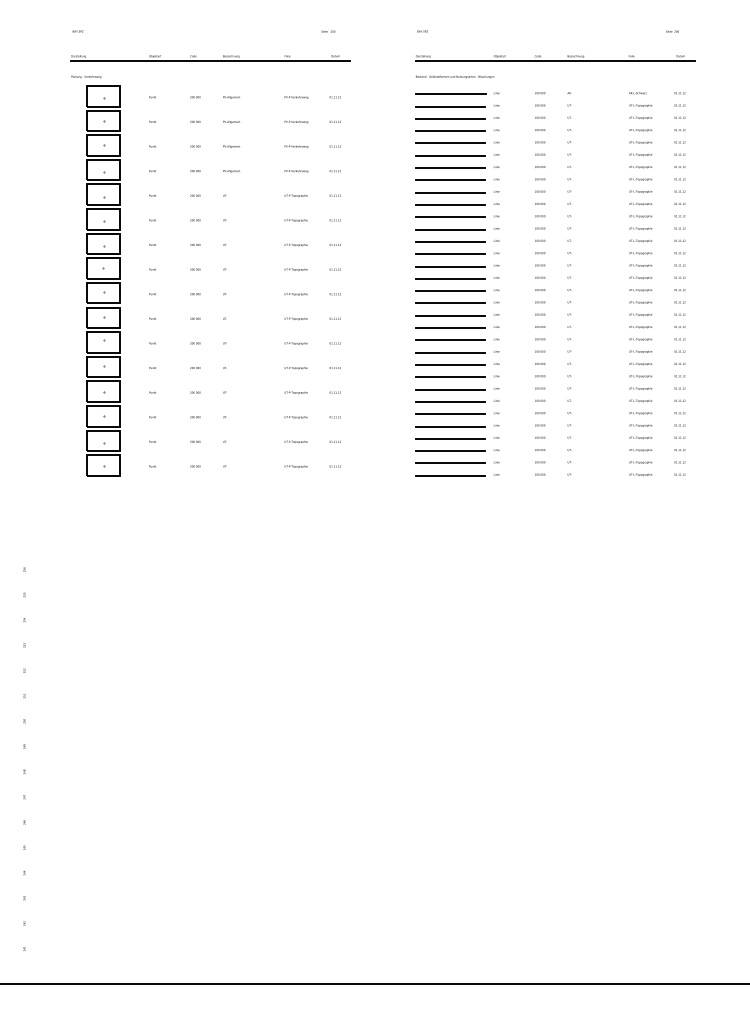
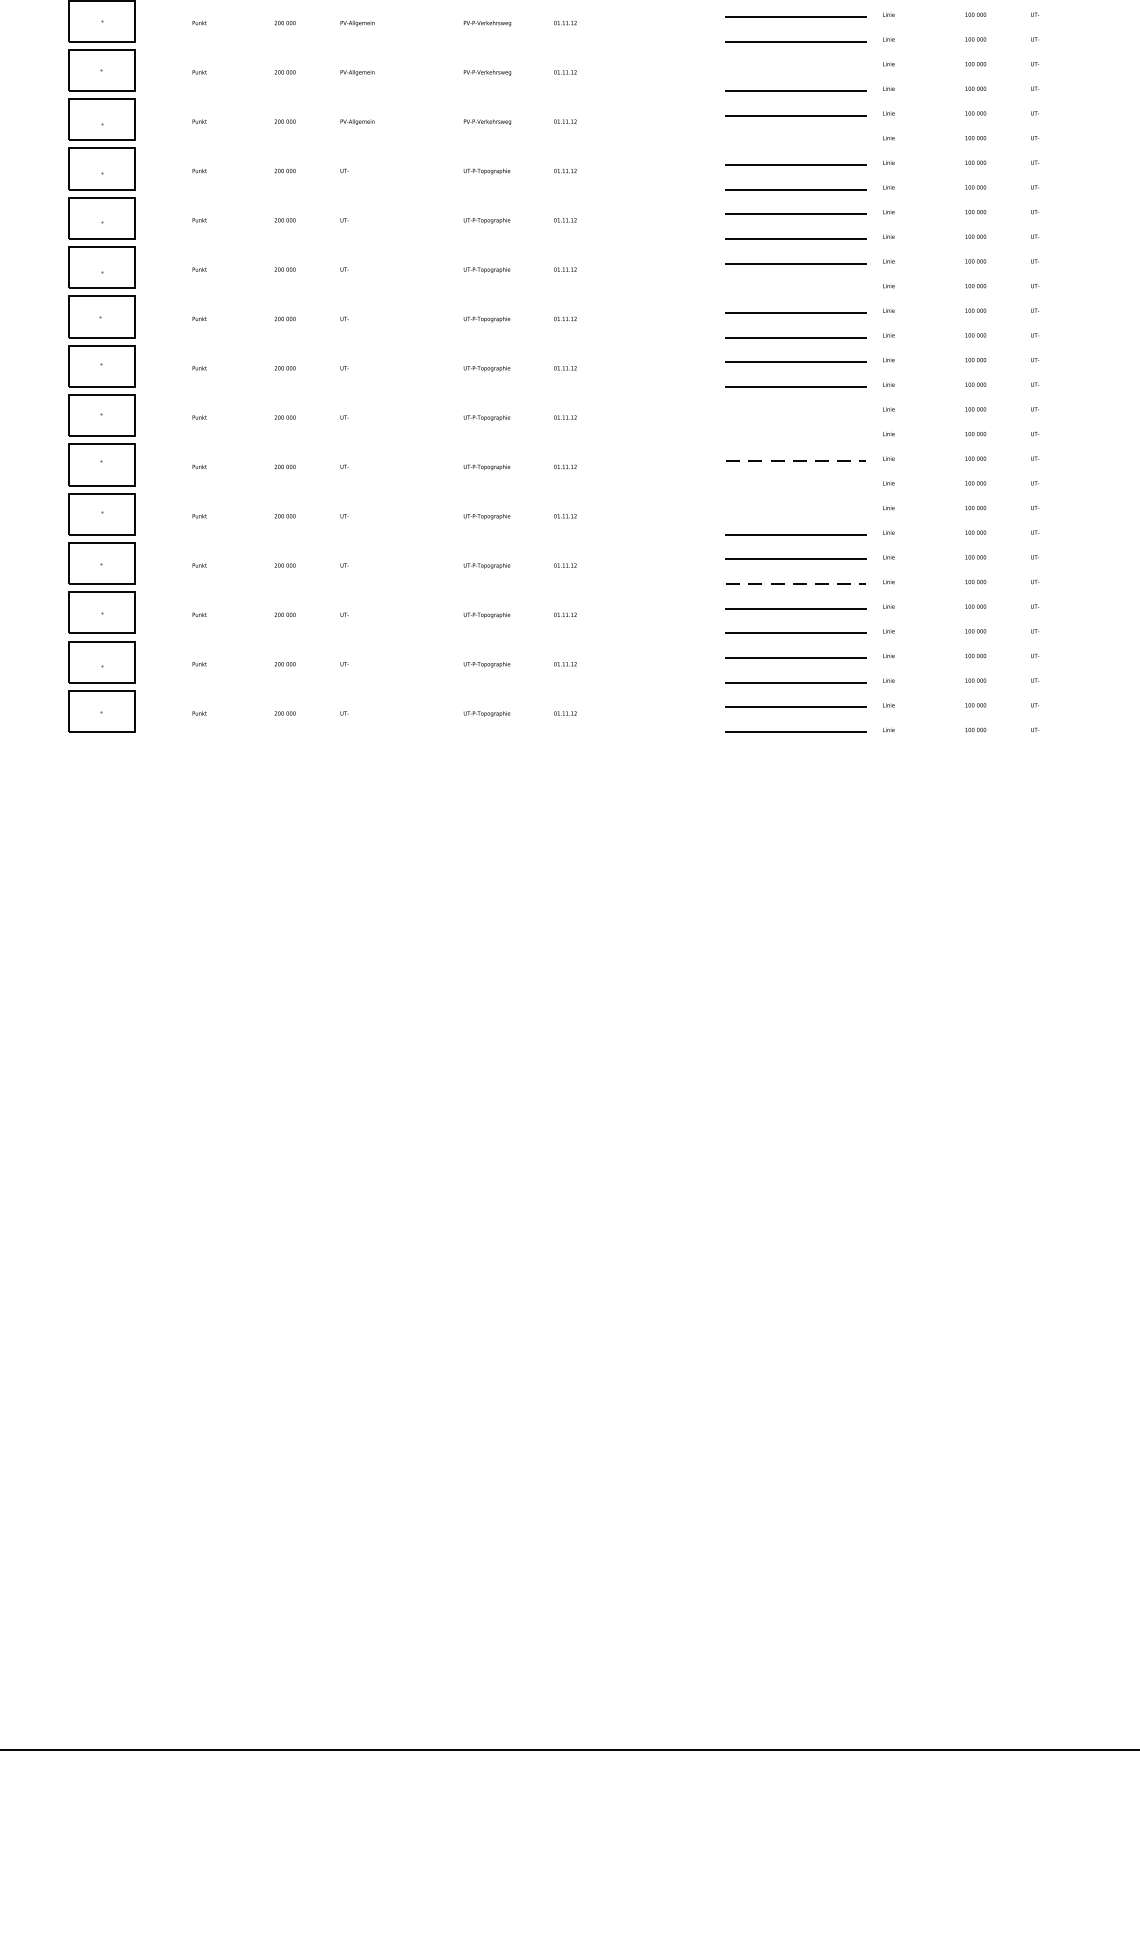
line: (450, 143) -> (796, 66), removed
line: (450, 180) -> (796, 140), removed
line: (450, 254) -> (796, 288), removed
line: (450, 315) -> (796, 411), removed
line: (450, 328) -> (796, 437), removed
line: (450, 340) -> (796, 461), solid -> dashed
line: (450, 352) -> (796, 485), removed
line: (450, 364) -> (796, 509), removed
line: (450, 401) -> (796, 583), solid -> dashed

